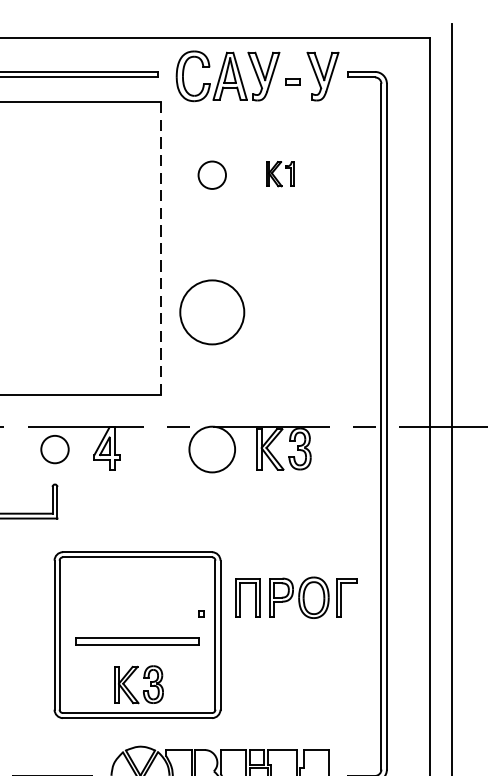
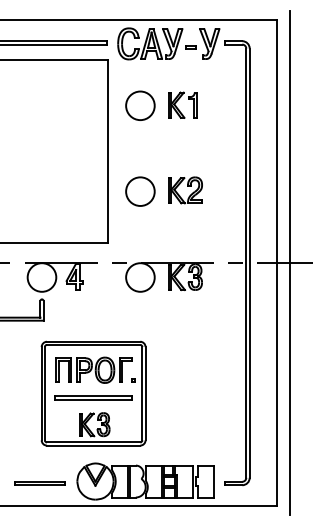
part: (279, 173) -> (182, 104), size x1.67
circle: (212, 174) -> (140, 105), size x1.67
line: (161, 248) -> (108, 151), dashed -> solid
part: (284, 310) -> (185, 190), added
circle: (212, 312) -> (140, 191), size x0.71
circle: (54, 449) -> (41, 277), size x1.67
part: (295, 596) -> (93, 369), moved

